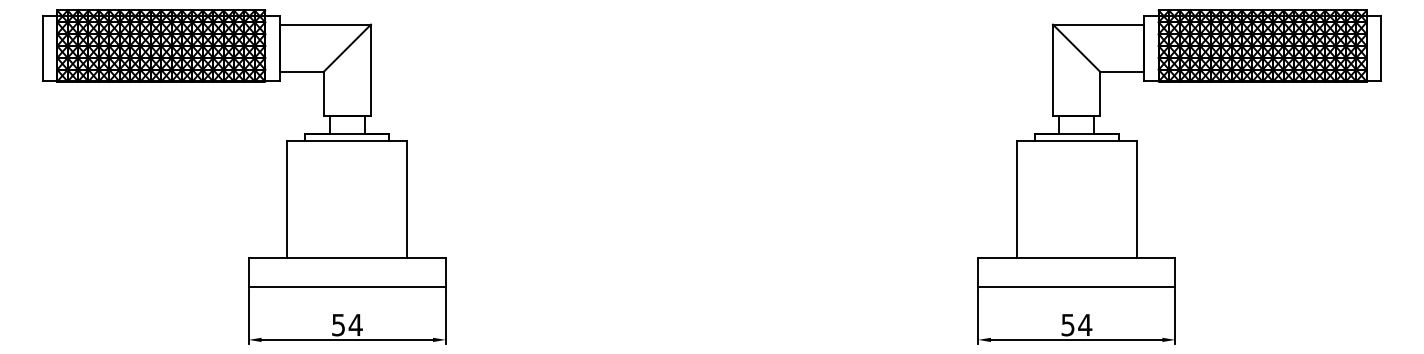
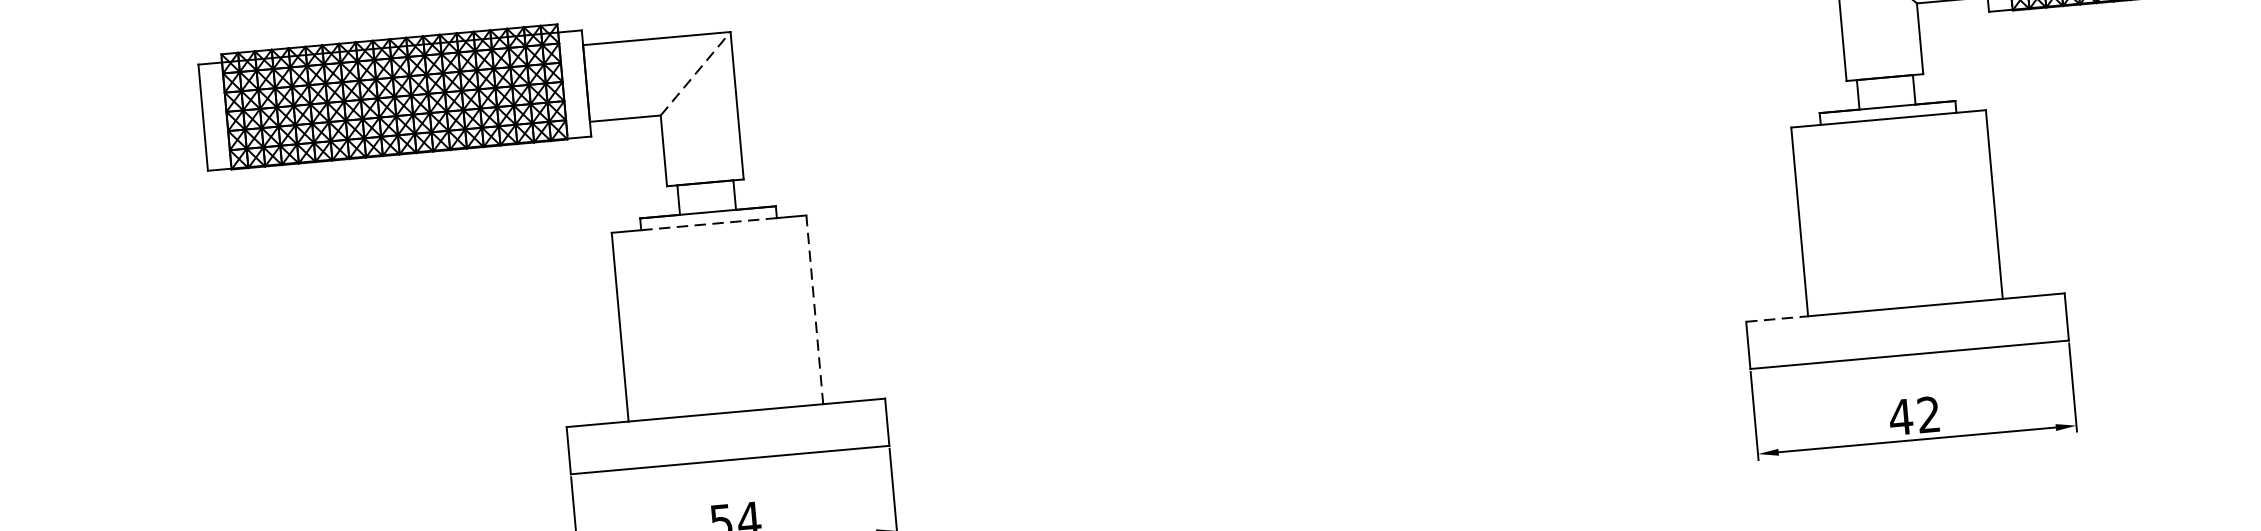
line: (347, 48) -> (696, 73), solid -> dashed
line: (347, 141) -> (709, 224), solid -> dashed
line: (407, 199) -> (814, 309), solid -> dashed
line: (997, 258) -> (1777, 319), solid -> dashed
text: (1076, 324) -> (1914, 415), 54 -> 42

